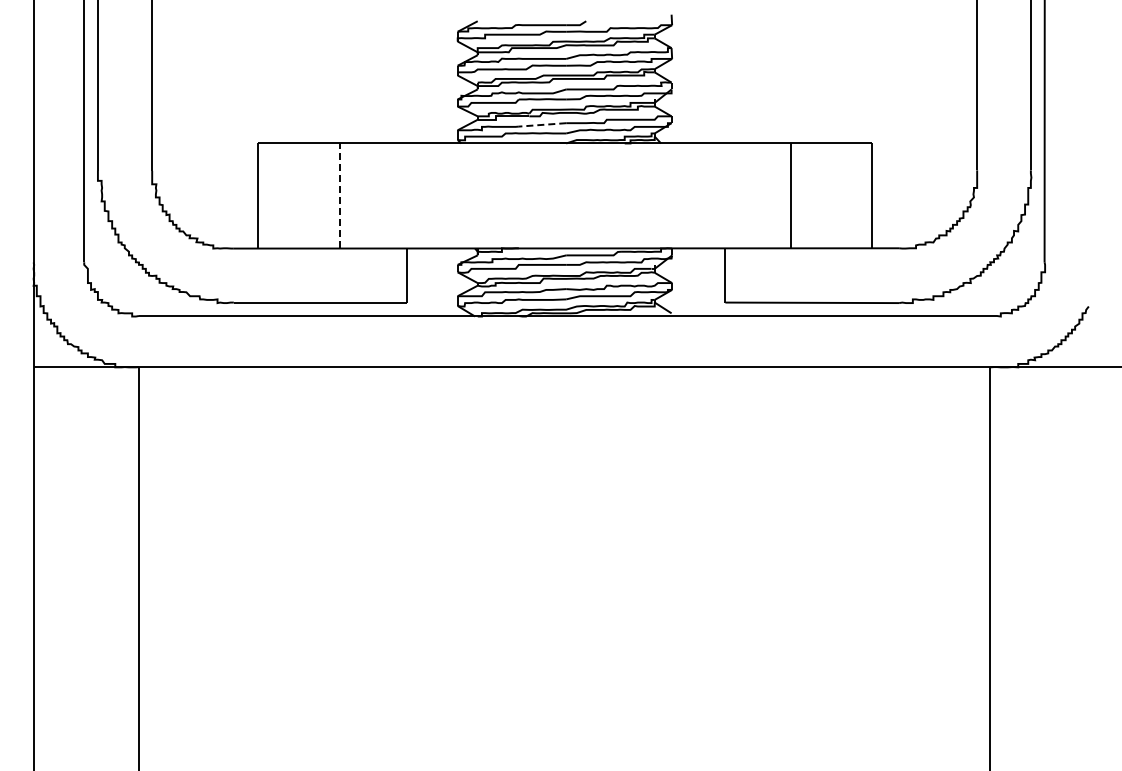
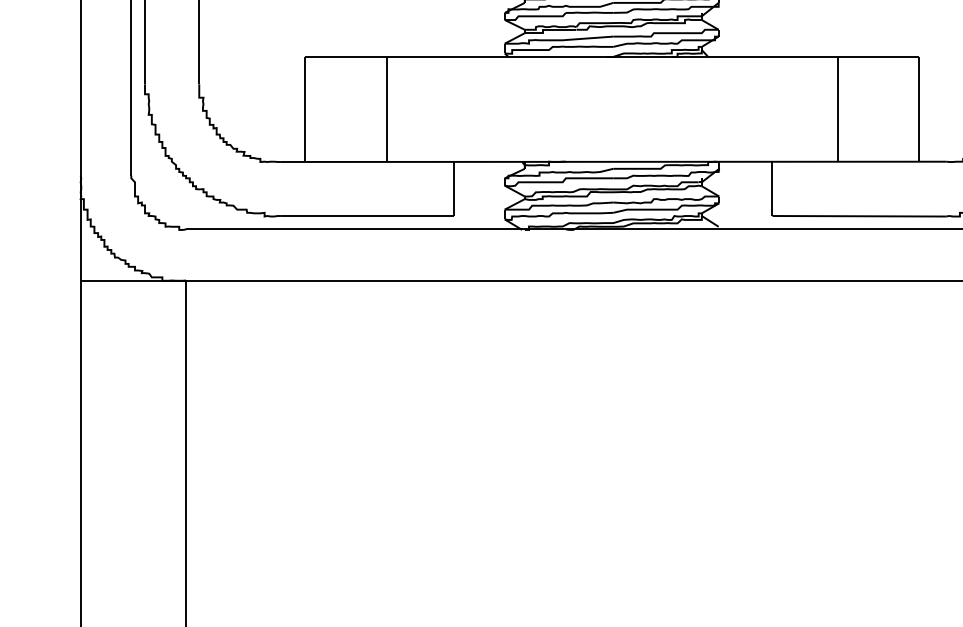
line: (542, 124) -> (589, 37), dashed -> solid
line: (339, 195) -> (386, 108), dashed -> solid

